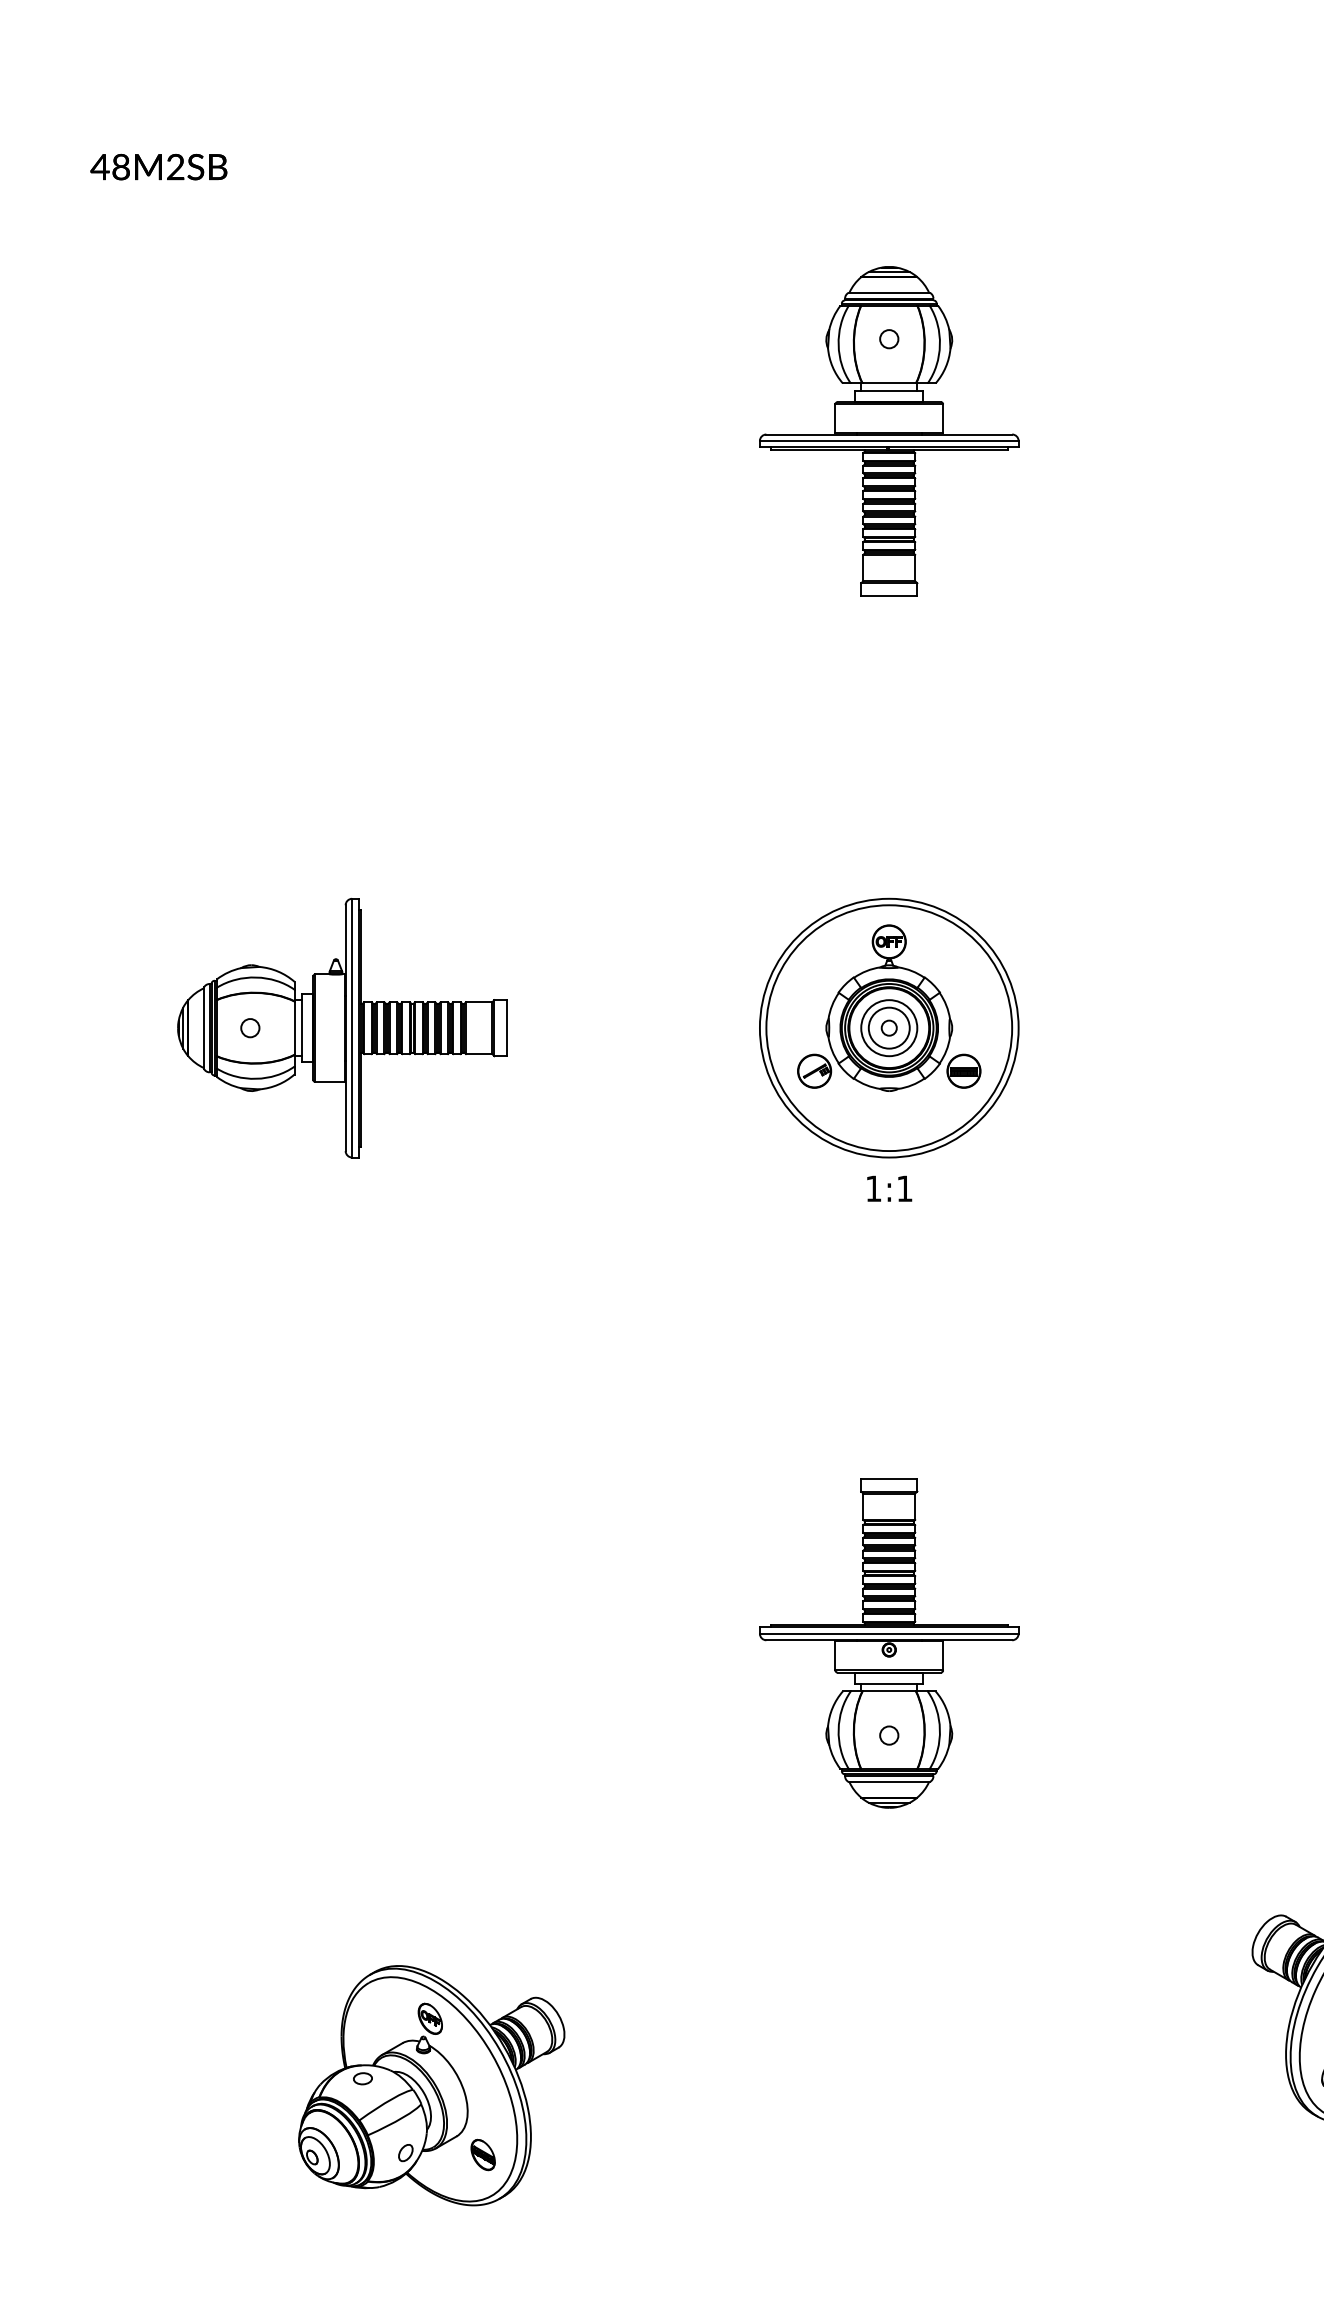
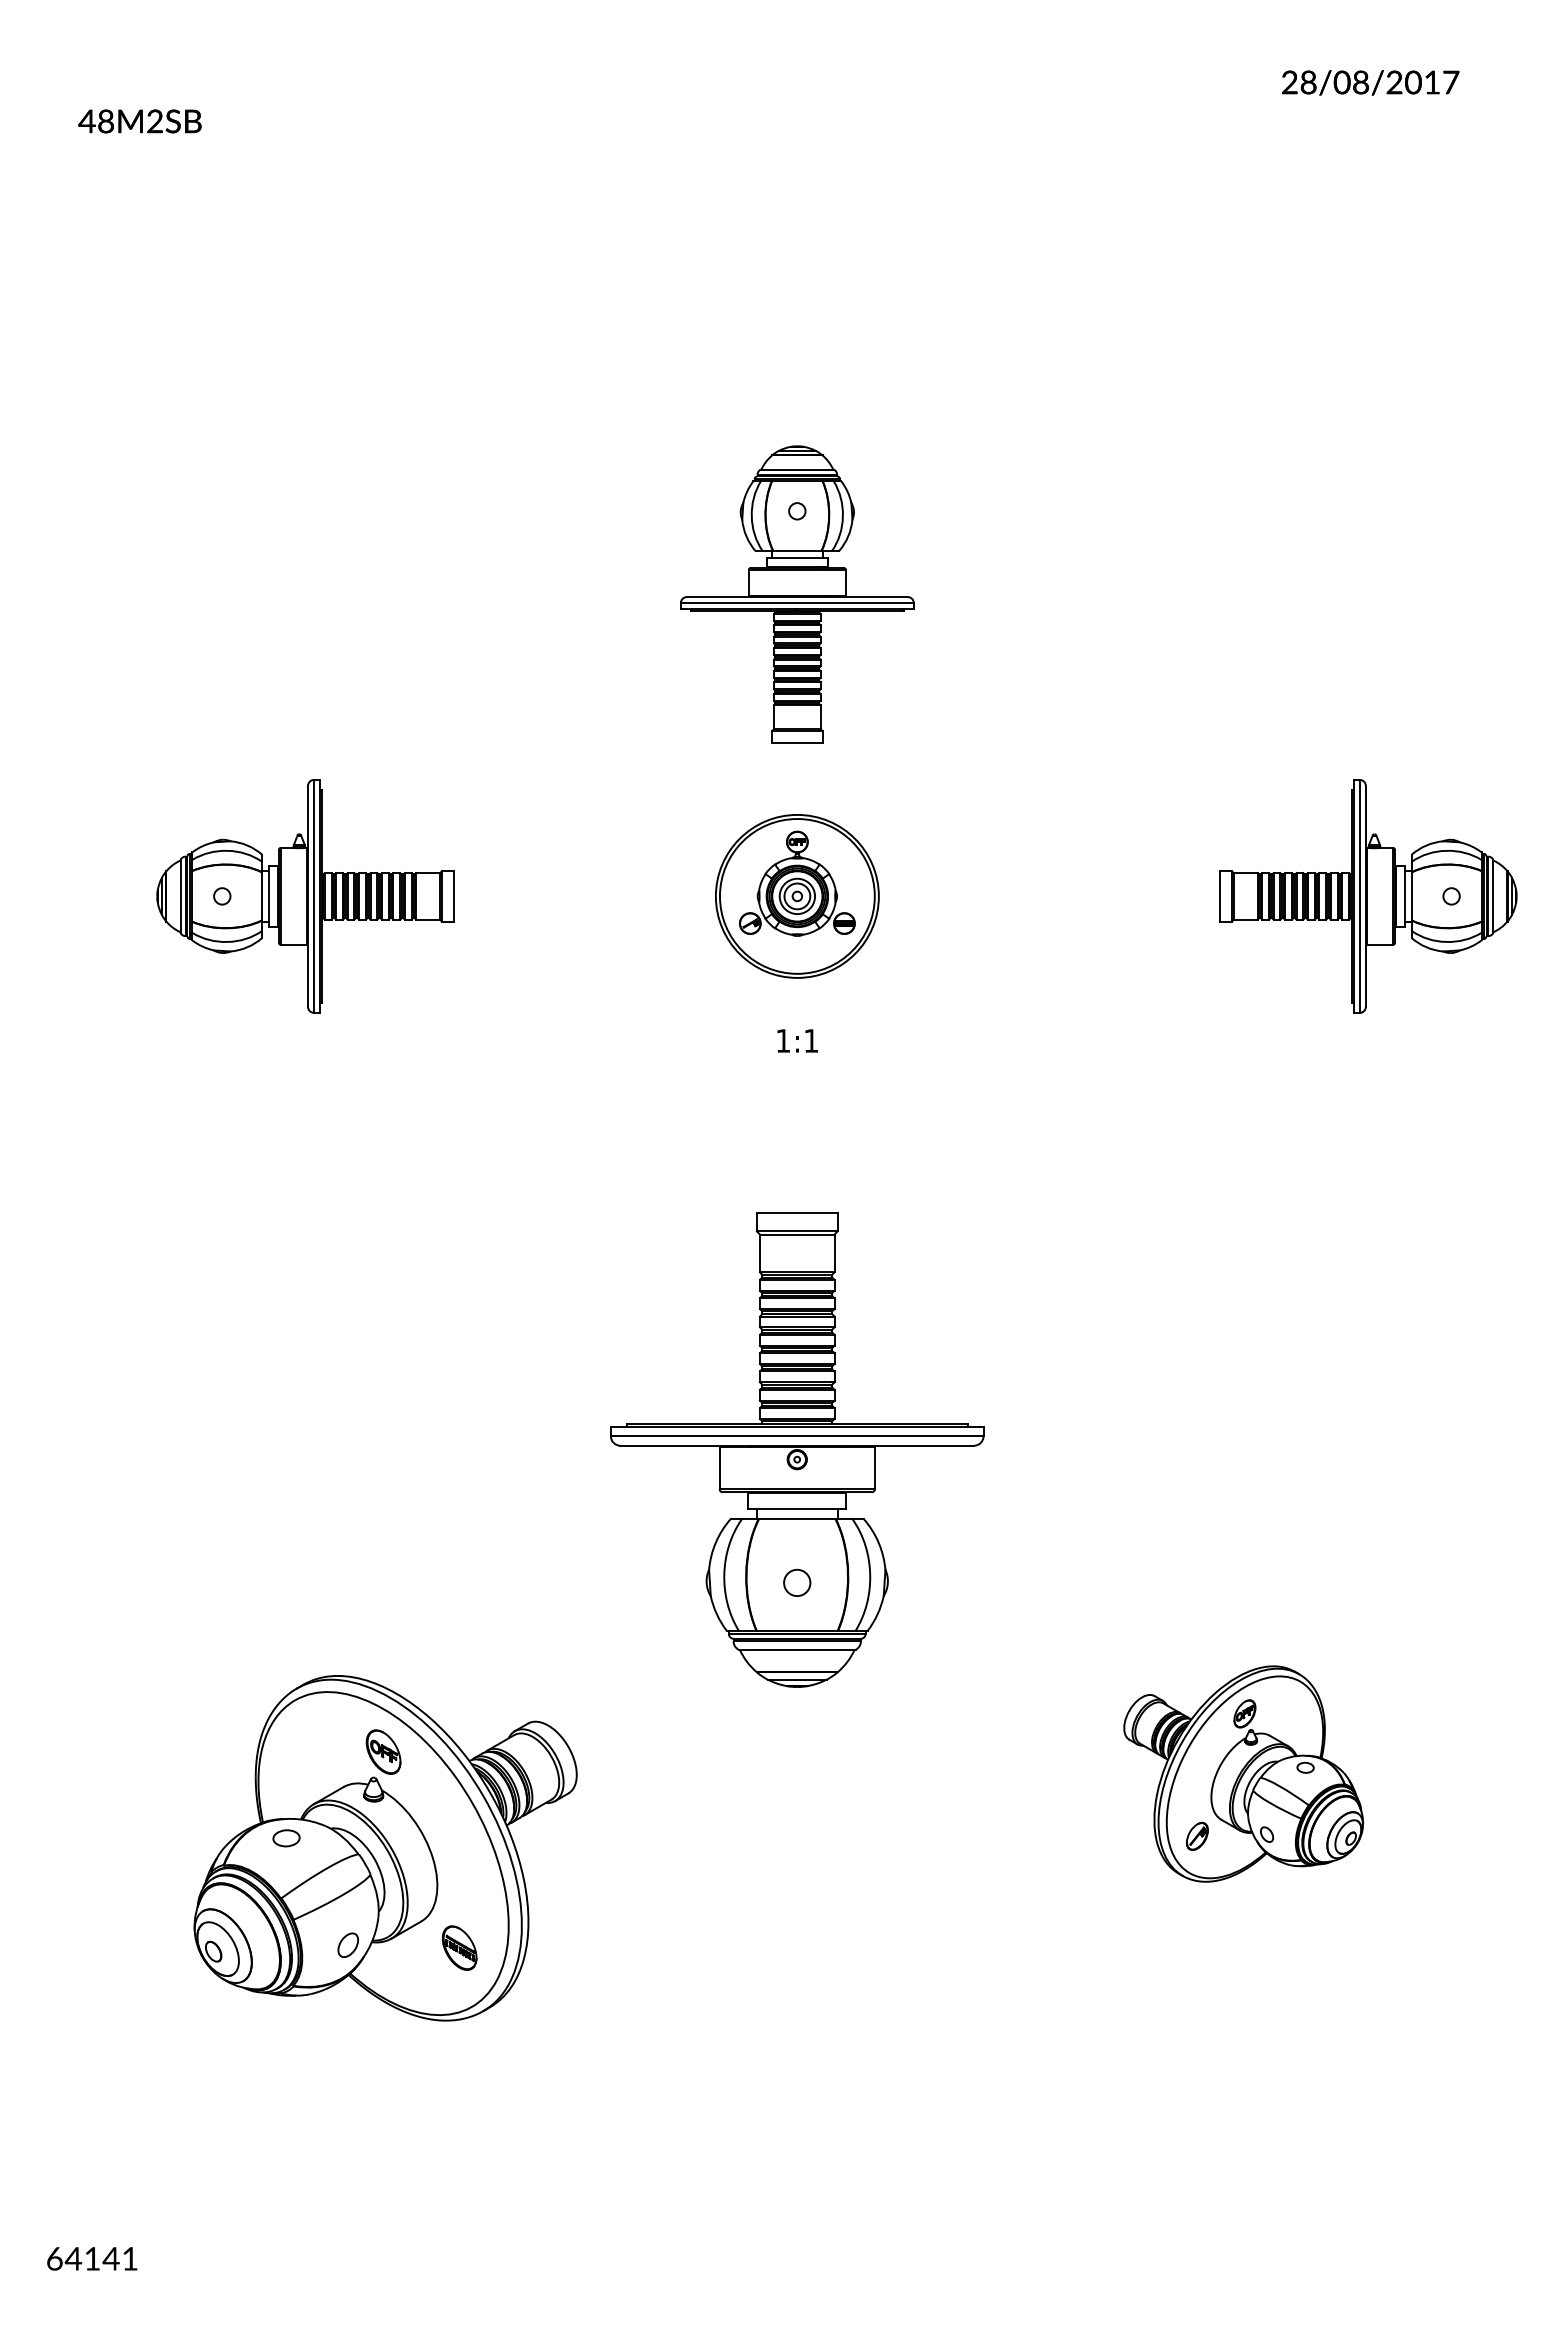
part: (889, 431) -> (797, 594), moved
part: (889, 1028) -> (797, 896), size x0.7
part: (889, 1642) -> (797, 1449), size x1.6
part: (431, 2084) -> (385, 1847), size x1.6

